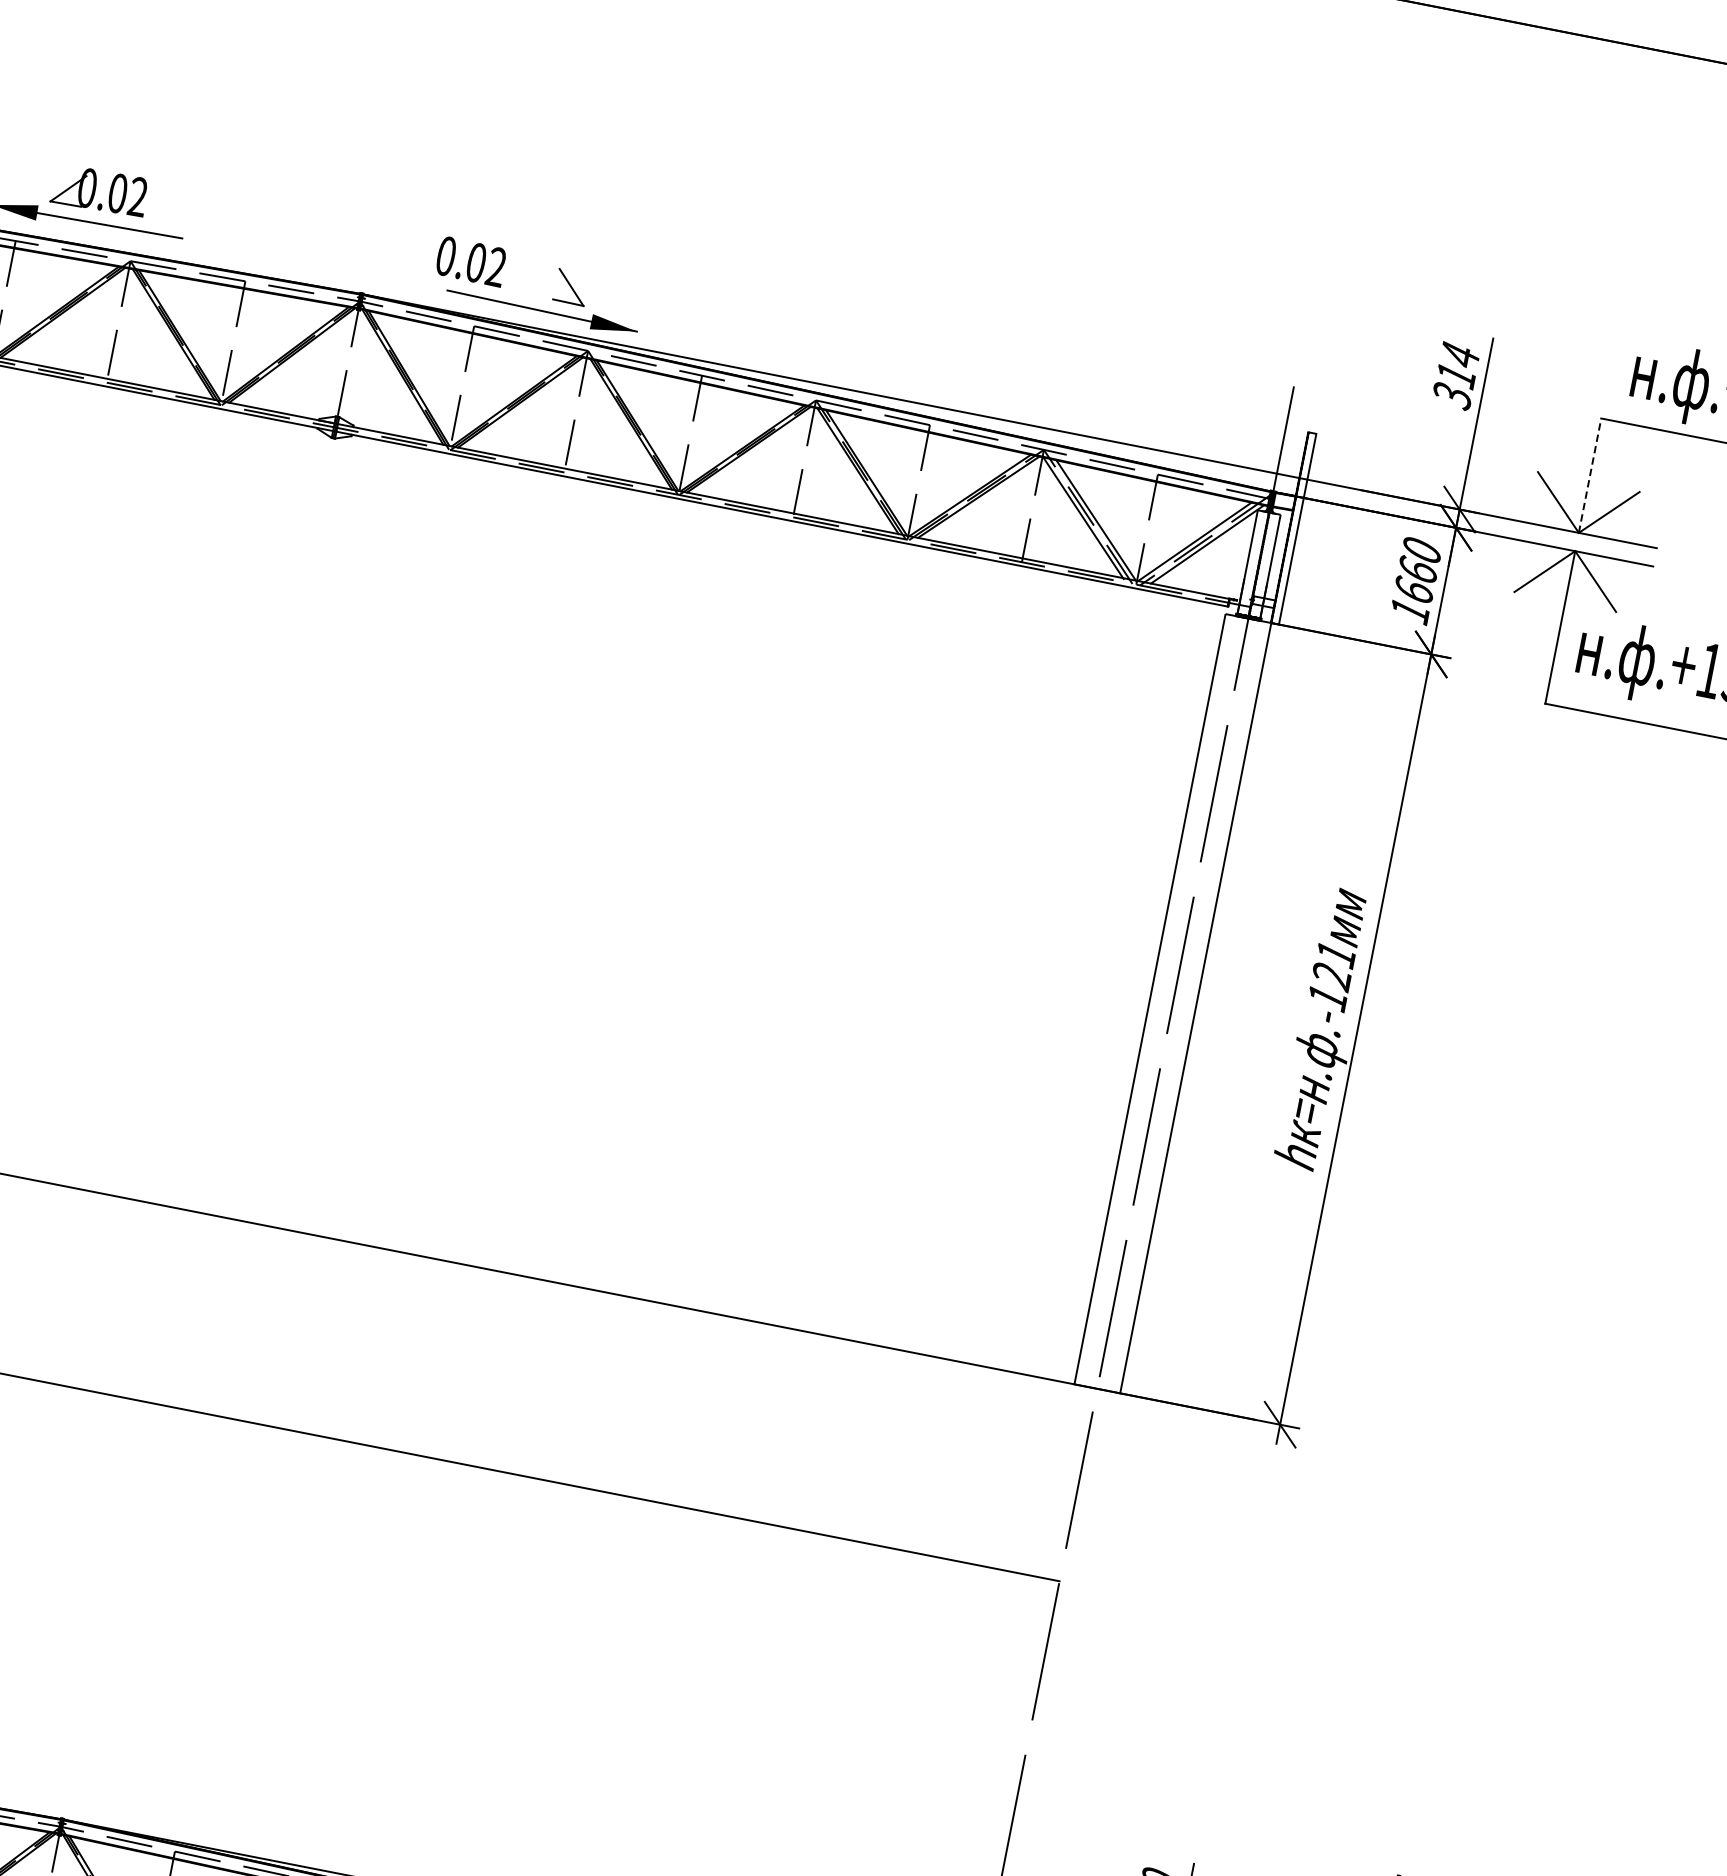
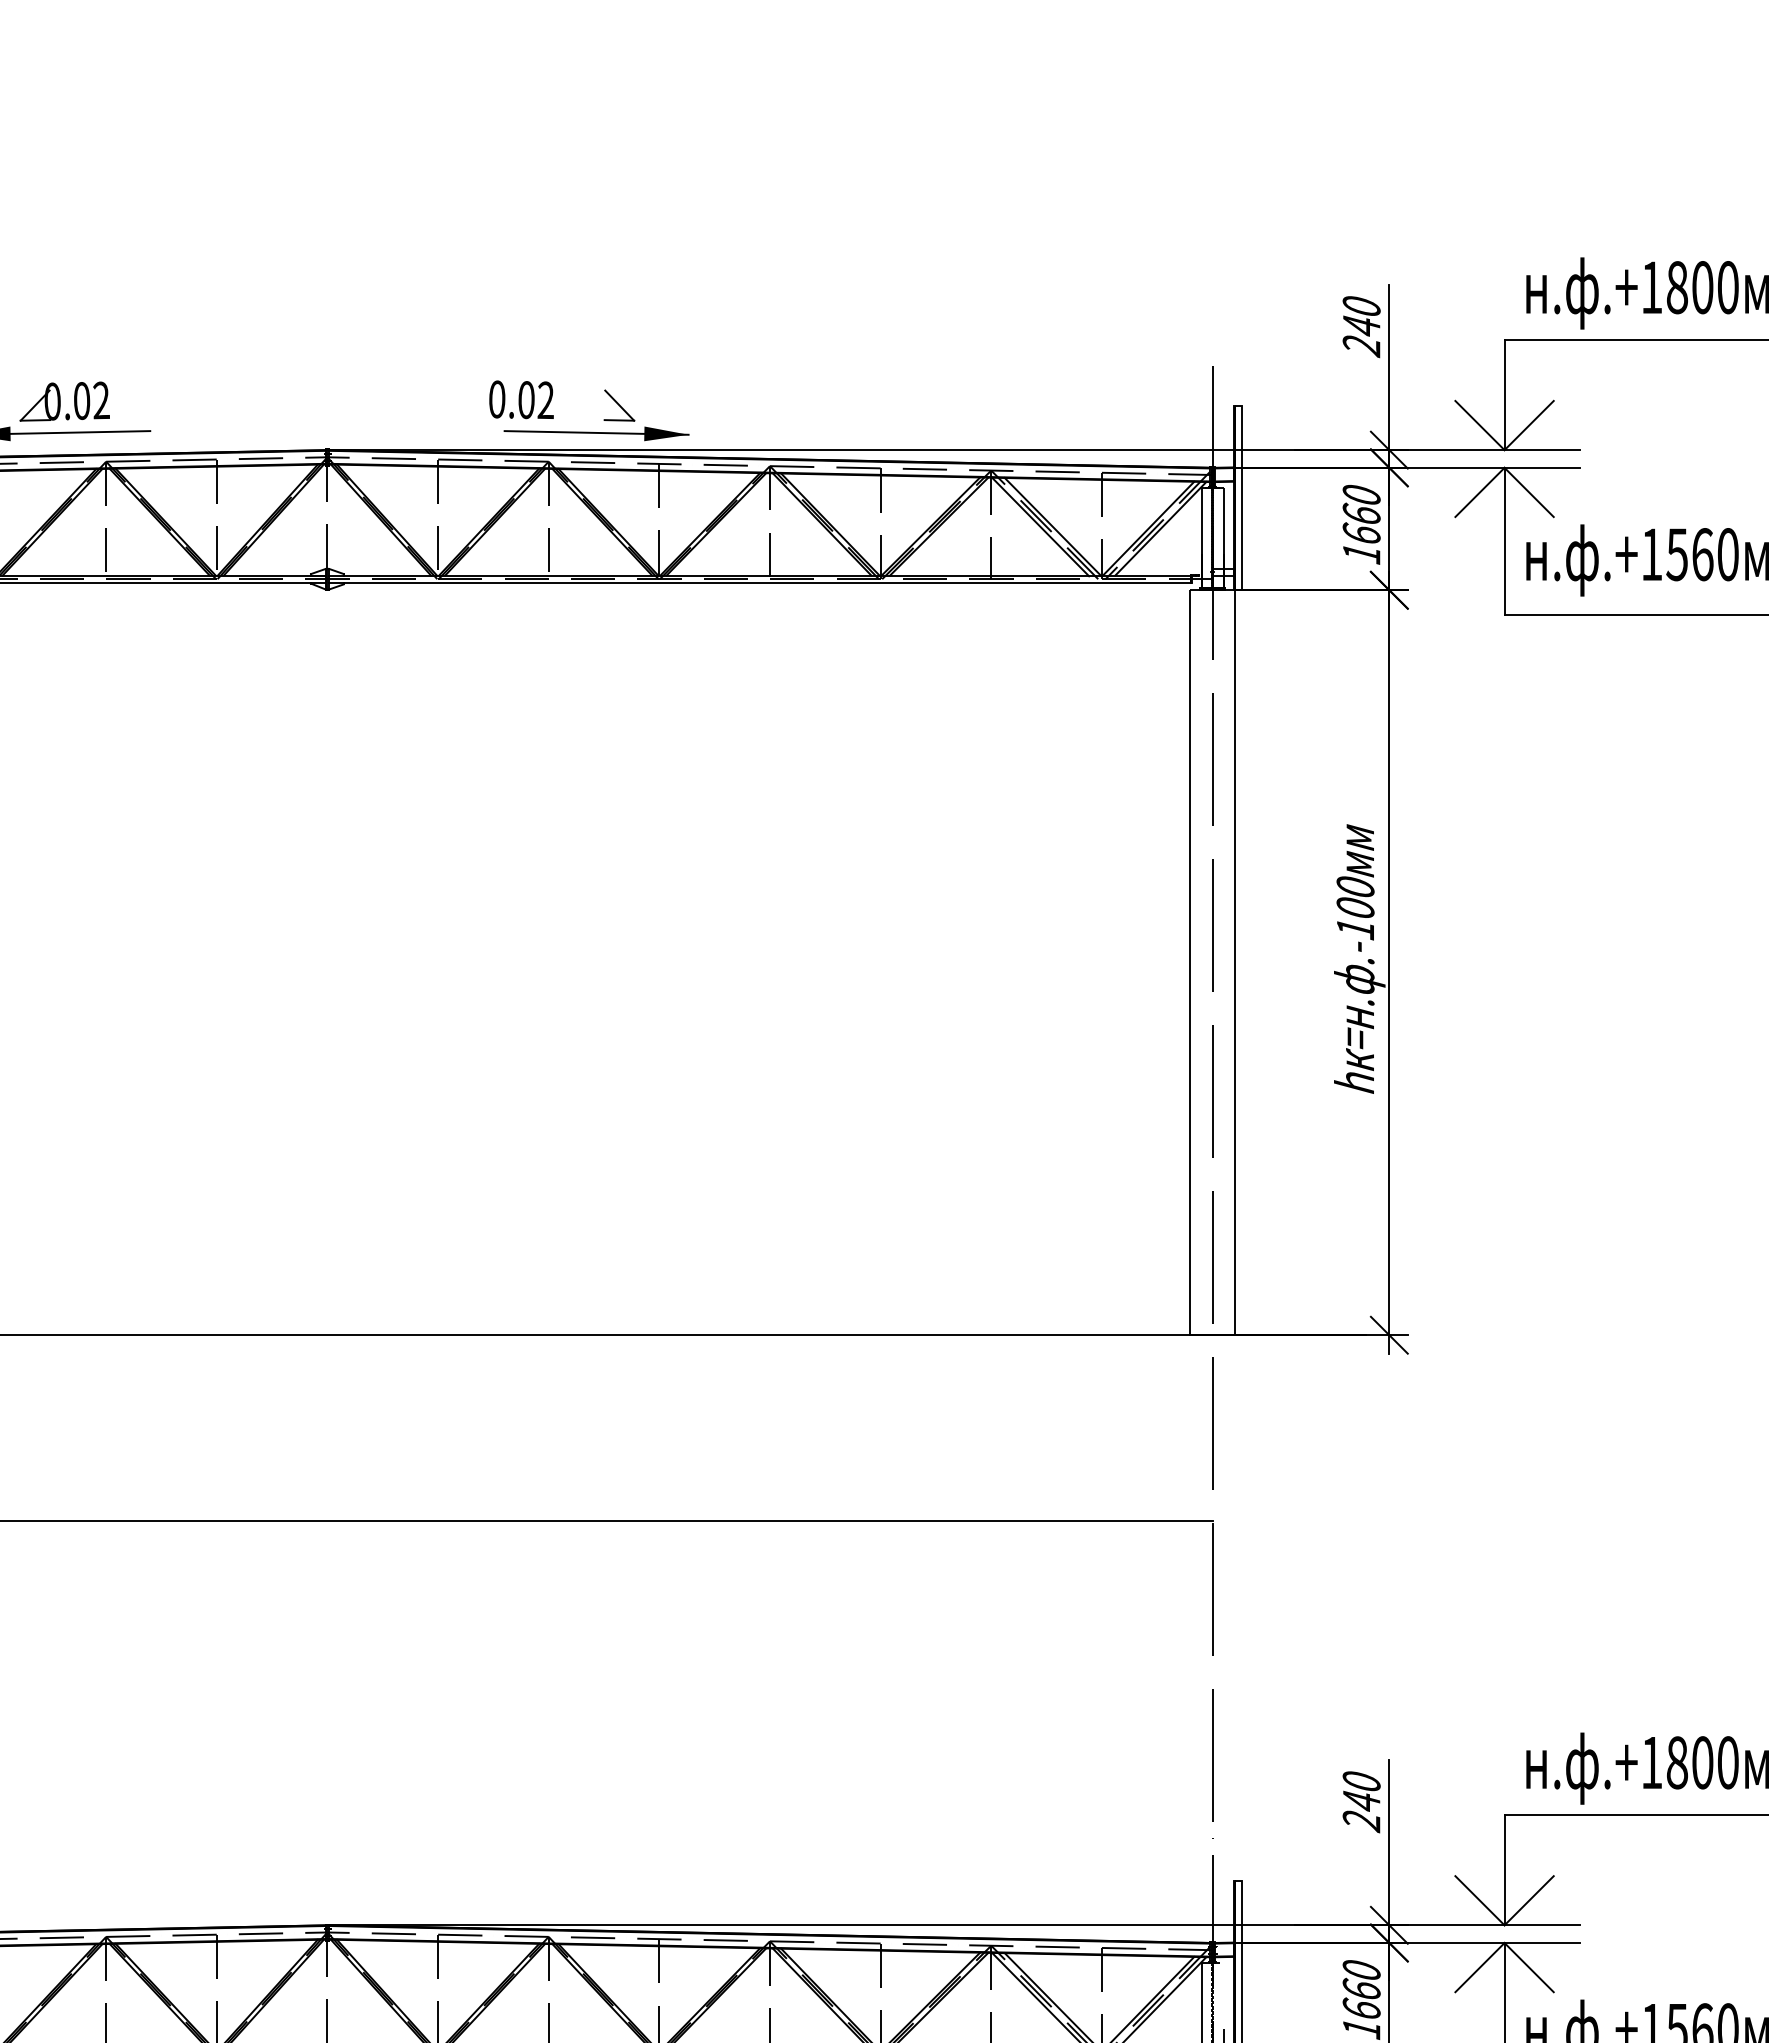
part: (552, 298) -> (603, 419), moved
text: (1455, 377) -> (1361, 327), 314 -> 240
line: (1590, 475) -> (1504, 394), dashed -> solid
text: (1333, 966) -> (1355, 898), .-121 -> .-100

